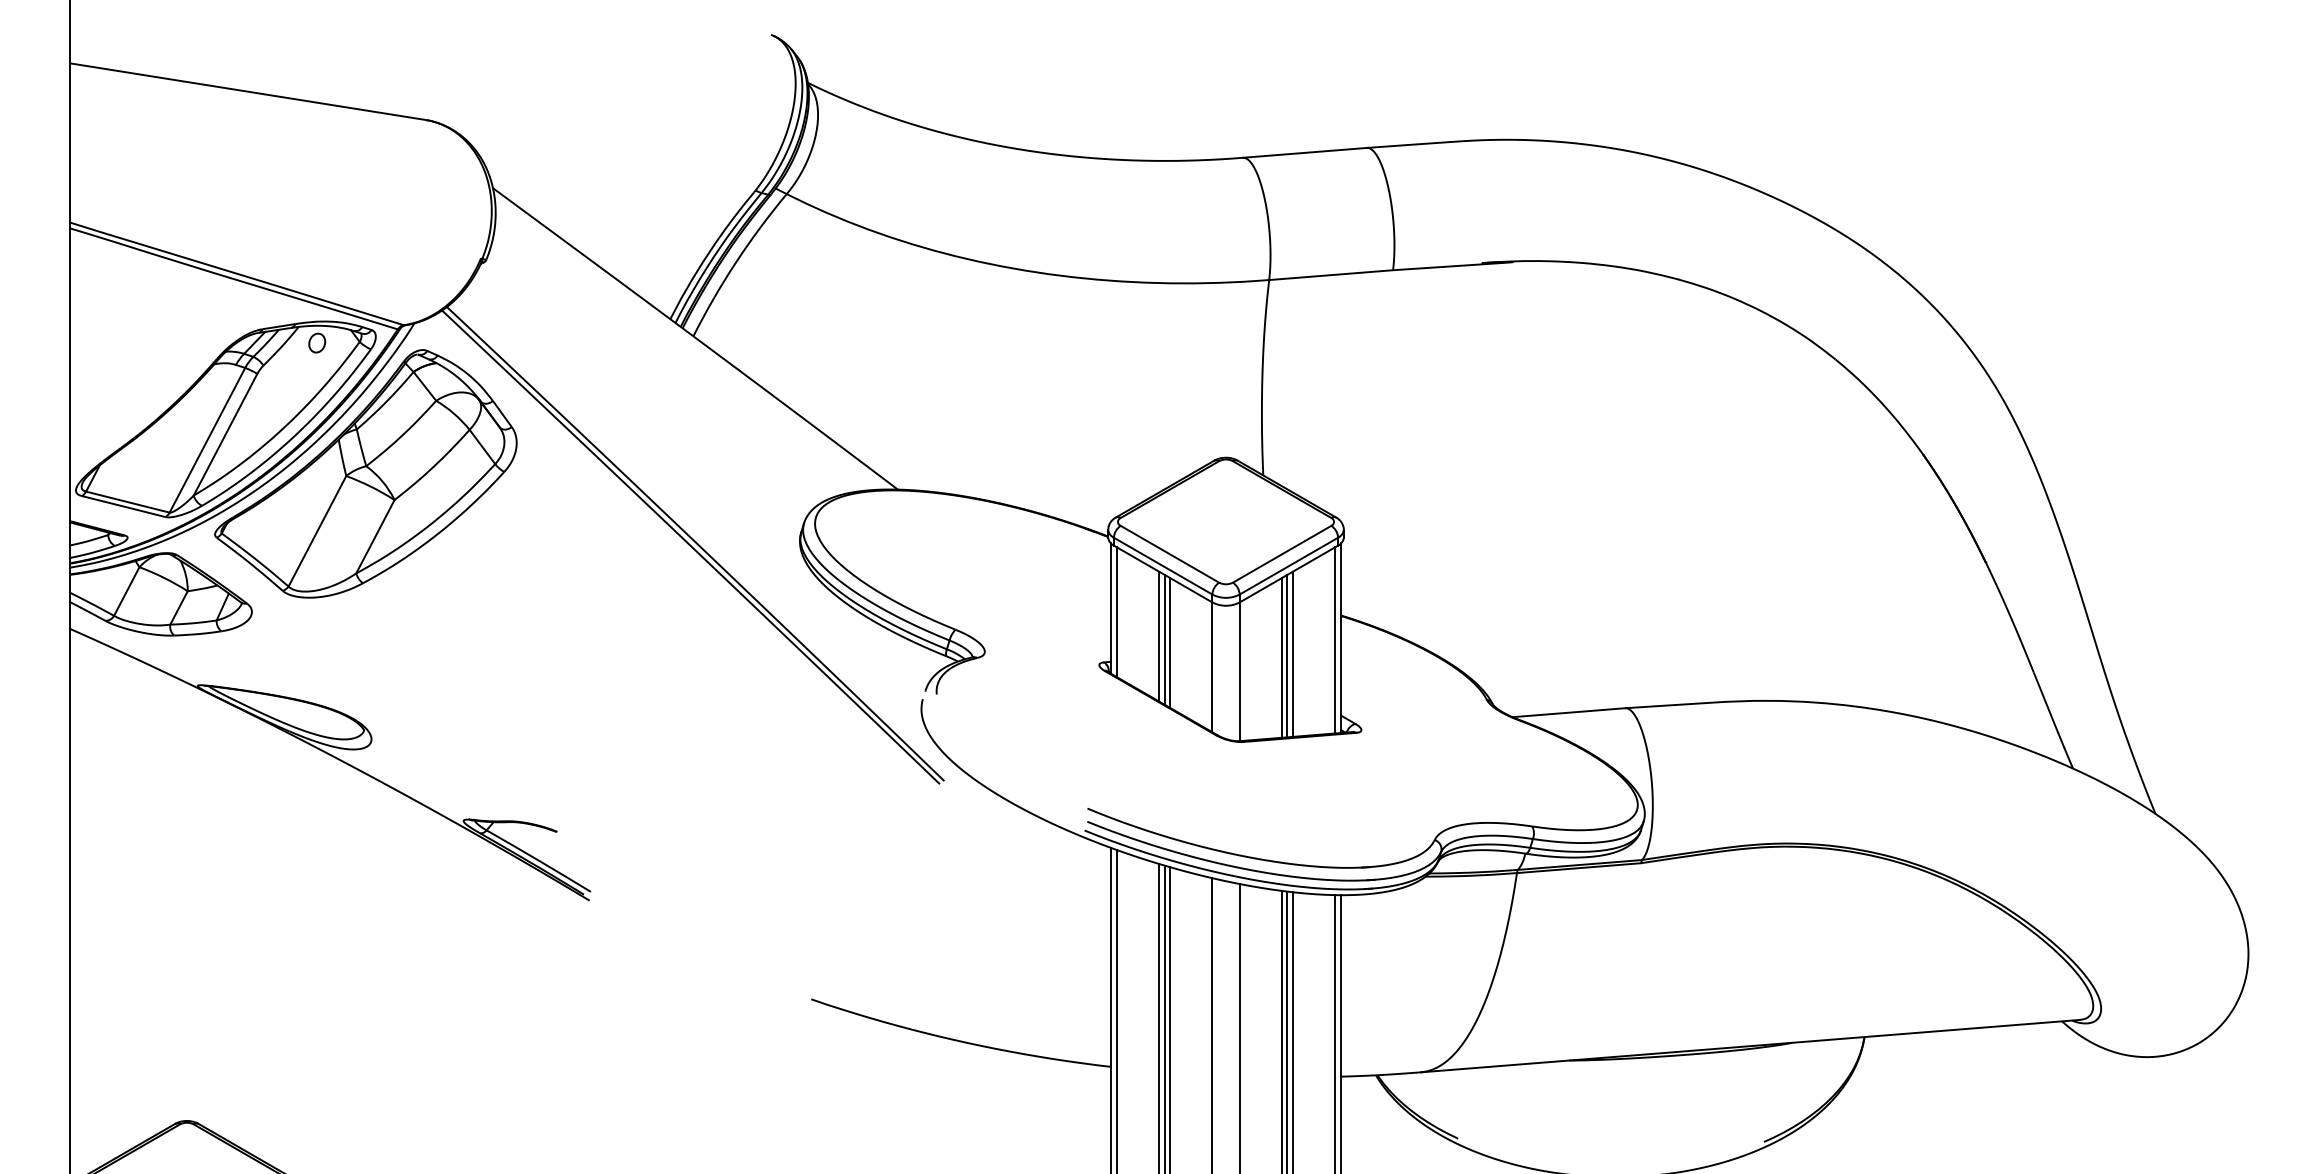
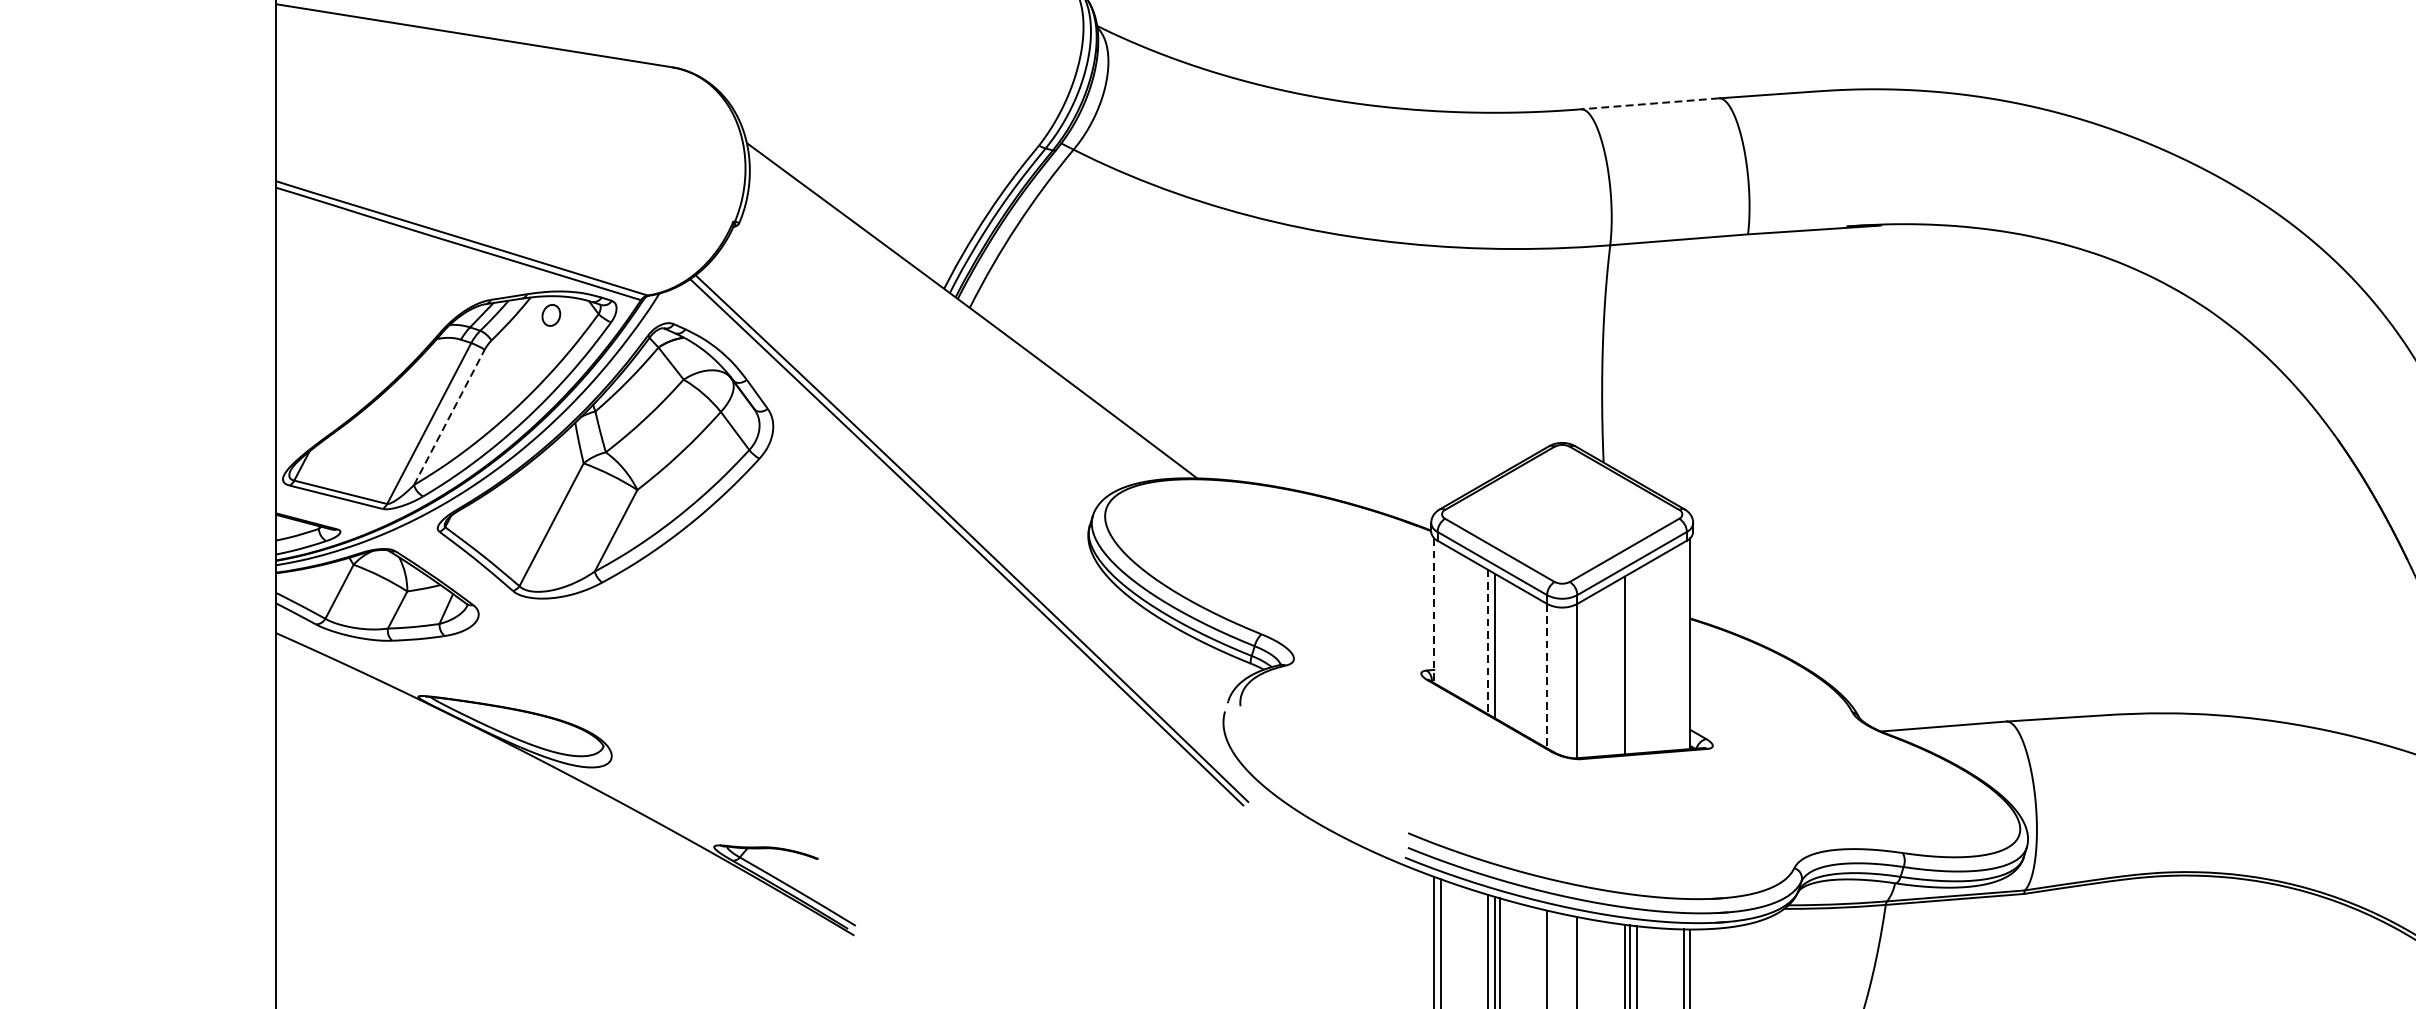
line: (1304, 152) -> (1649, 103), solid -> dashed
line: (225, 434) -> (449, 417), solid -> dashed
line: (1110, 609) -> (1433, 611), solid -> dashed
line: (1116, 612) -> (1440, 615), removed
line: (1159, 636) -> (1488, 641), solid -> dashed
line: (1335, 640) -> (1683, 646), removed
line: (1169, 642) -> (1499, 648), removed
line: (1293, 653) -> (1637, 660), removed
line: (1286, 656) -> (1629, 664), removed
line: (1212, 667) -> (1547, 676), solid -> dashed

